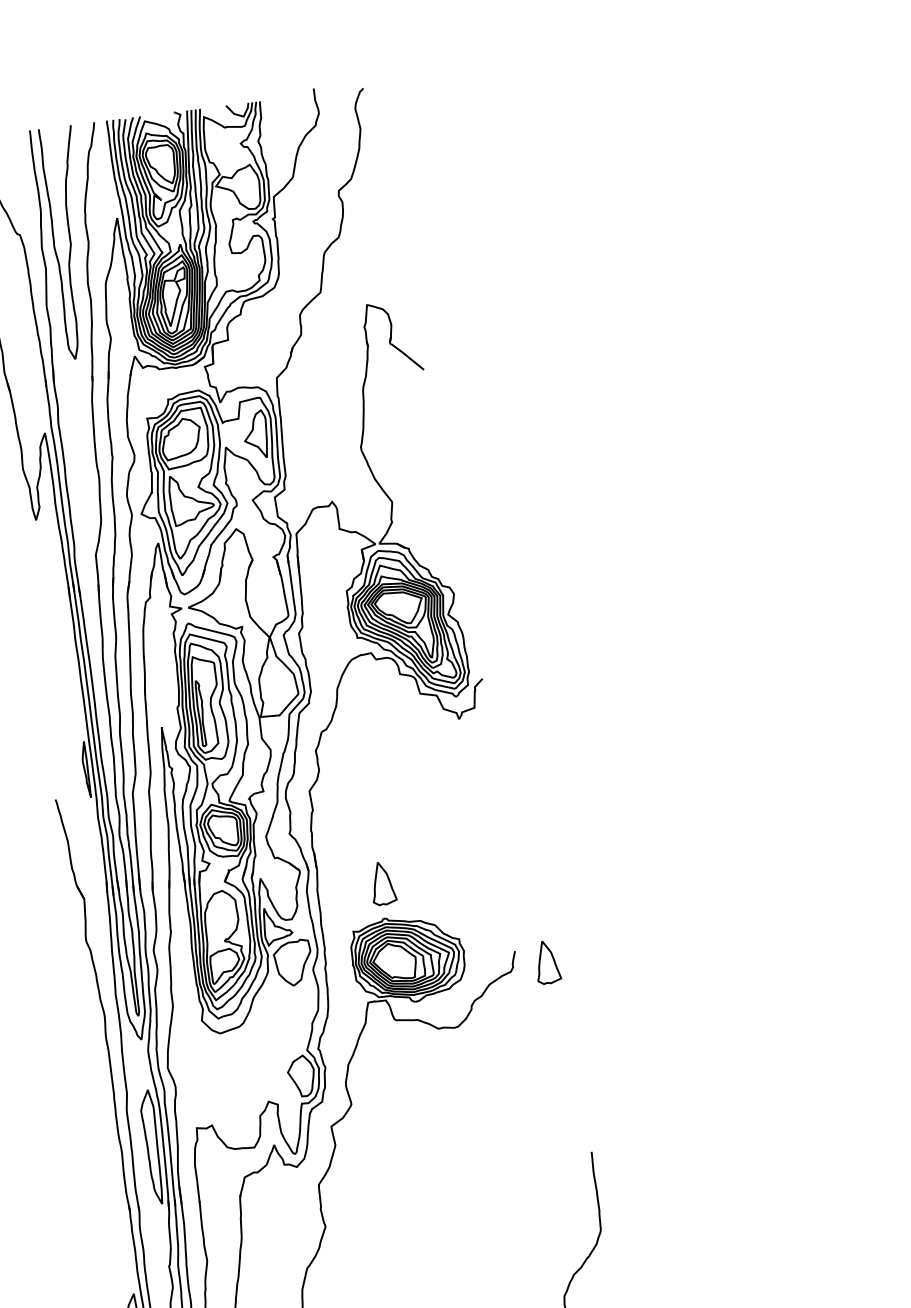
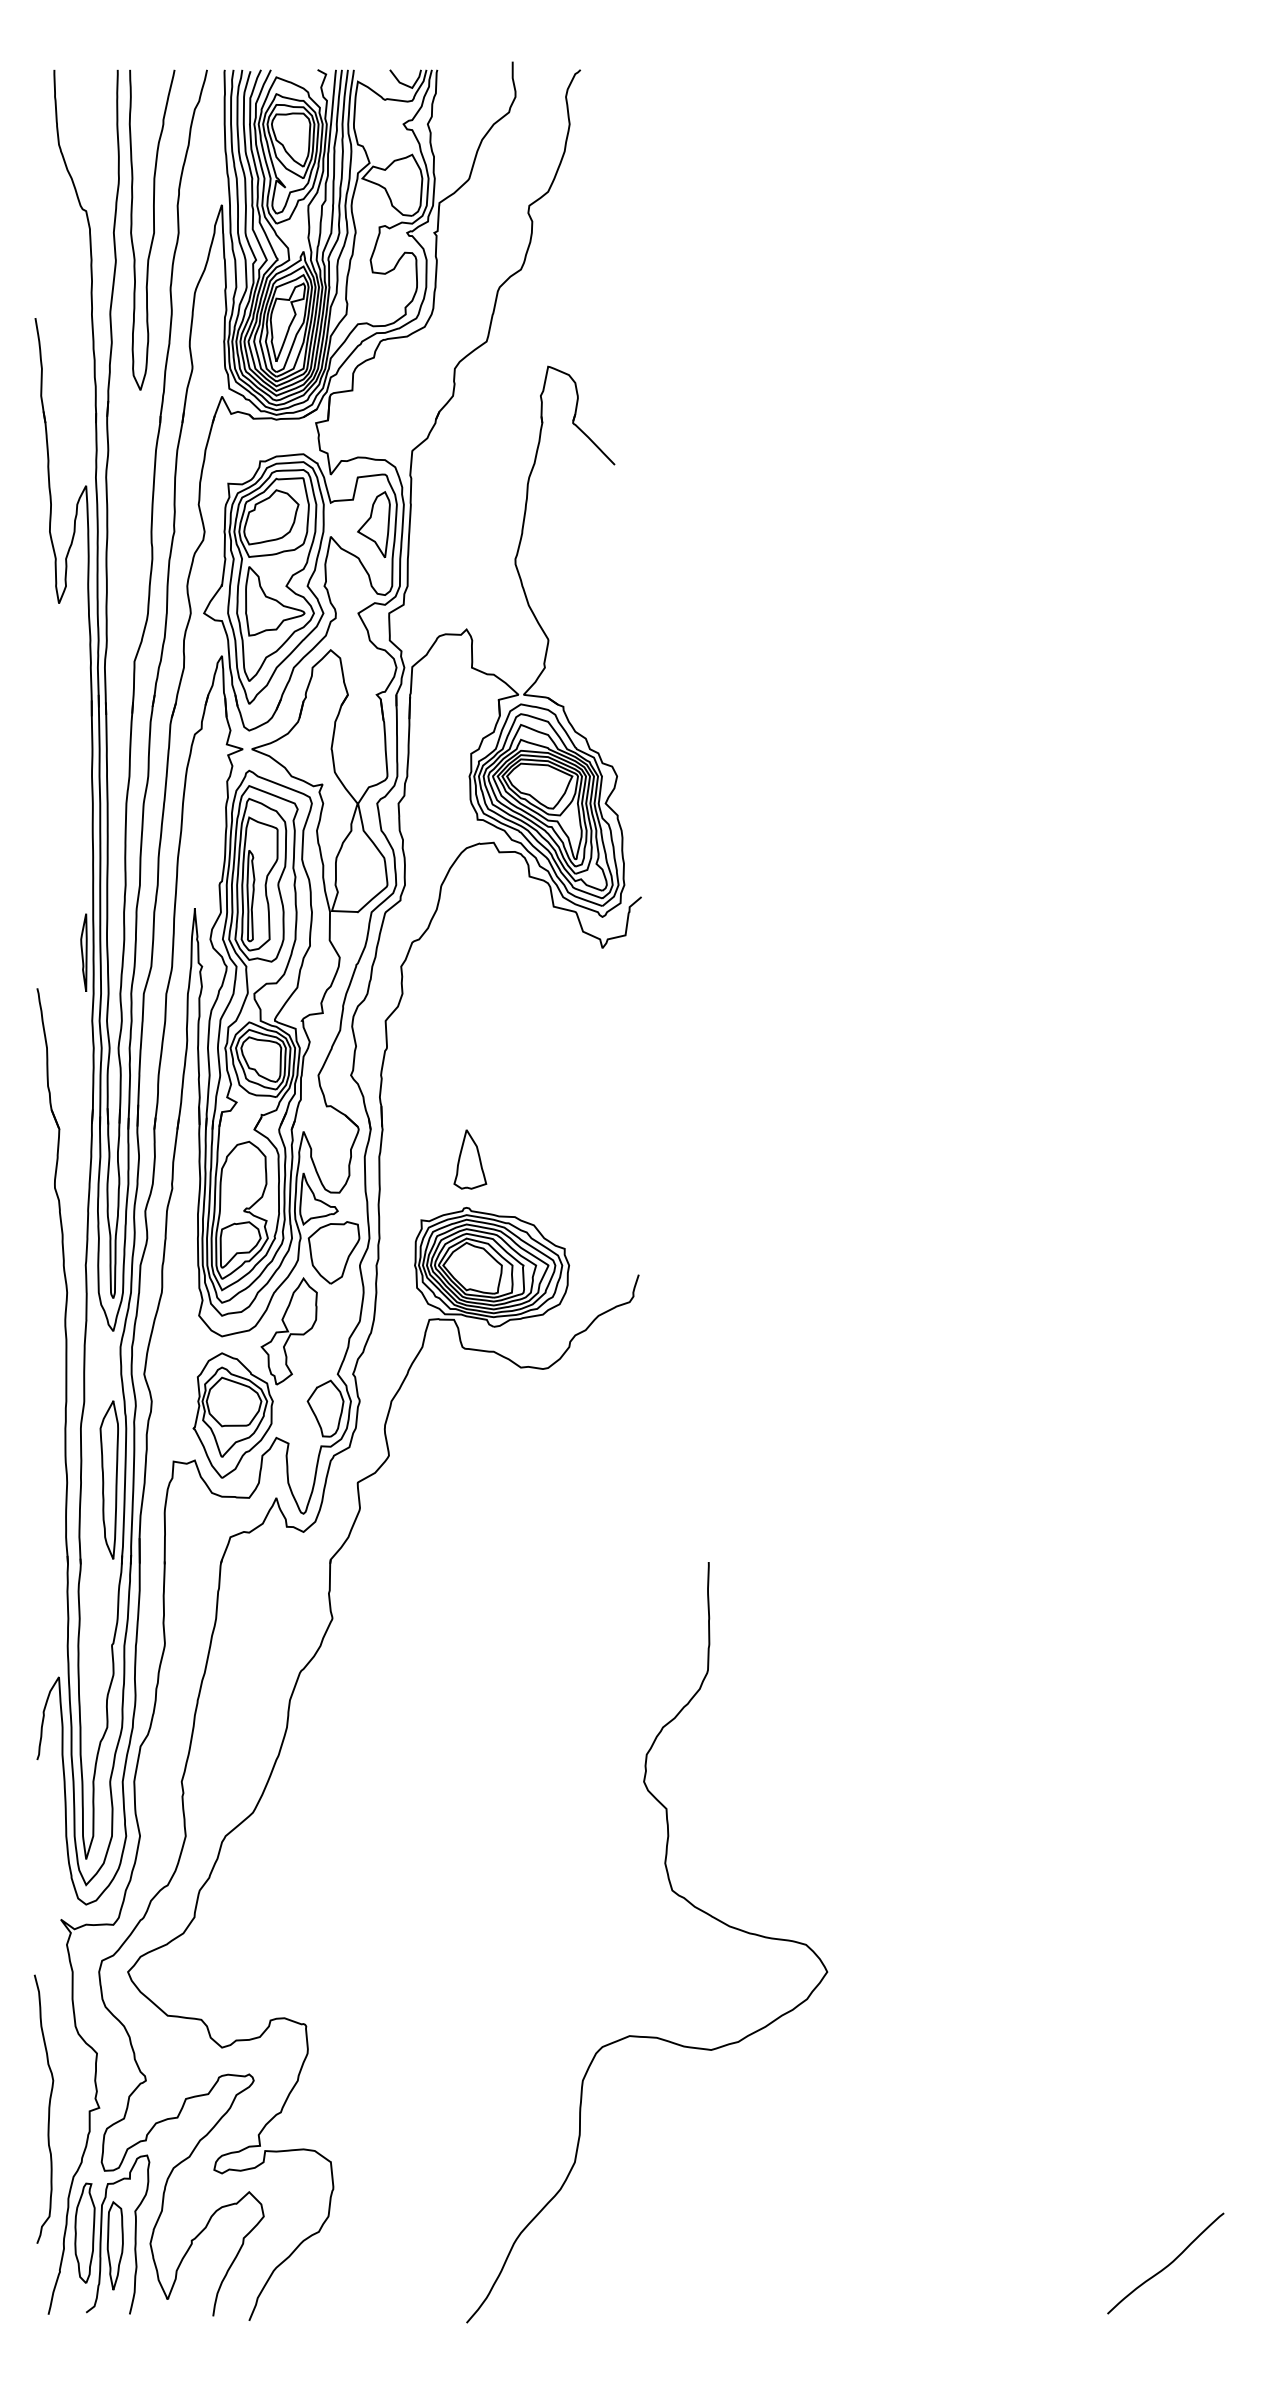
part: (547, 962) -> (681, 1295), removed
part: (247, 1060) -> (254, 1377), added

